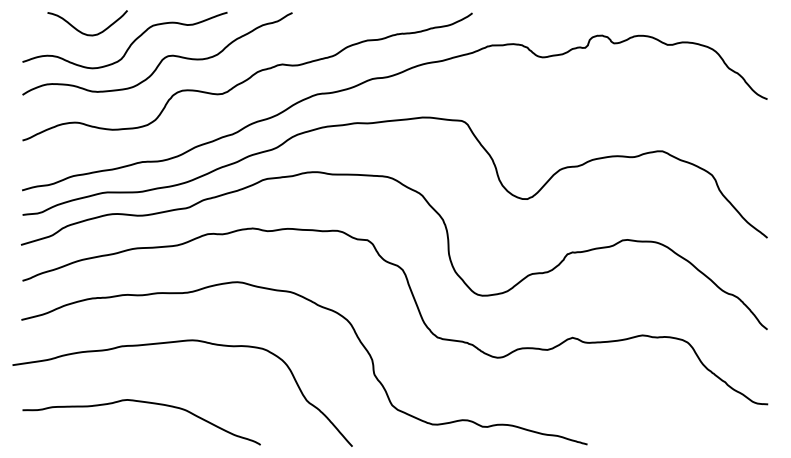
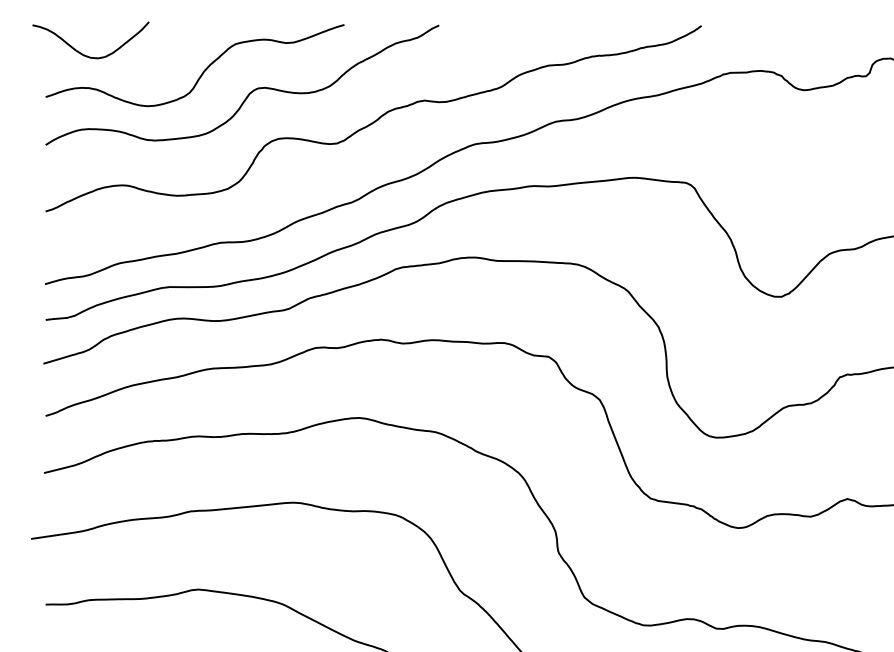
curve: (83, 32) -> (84, 53), moved

